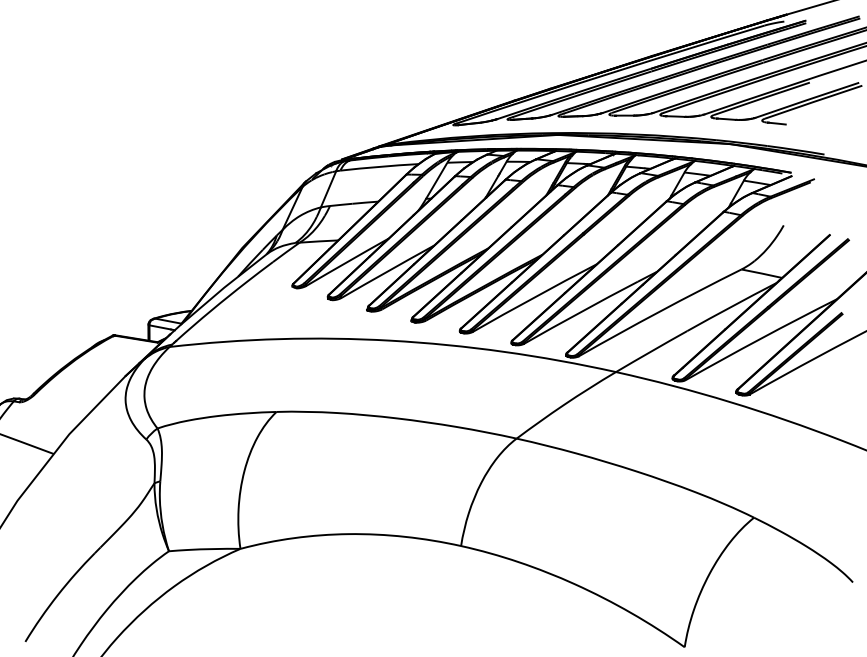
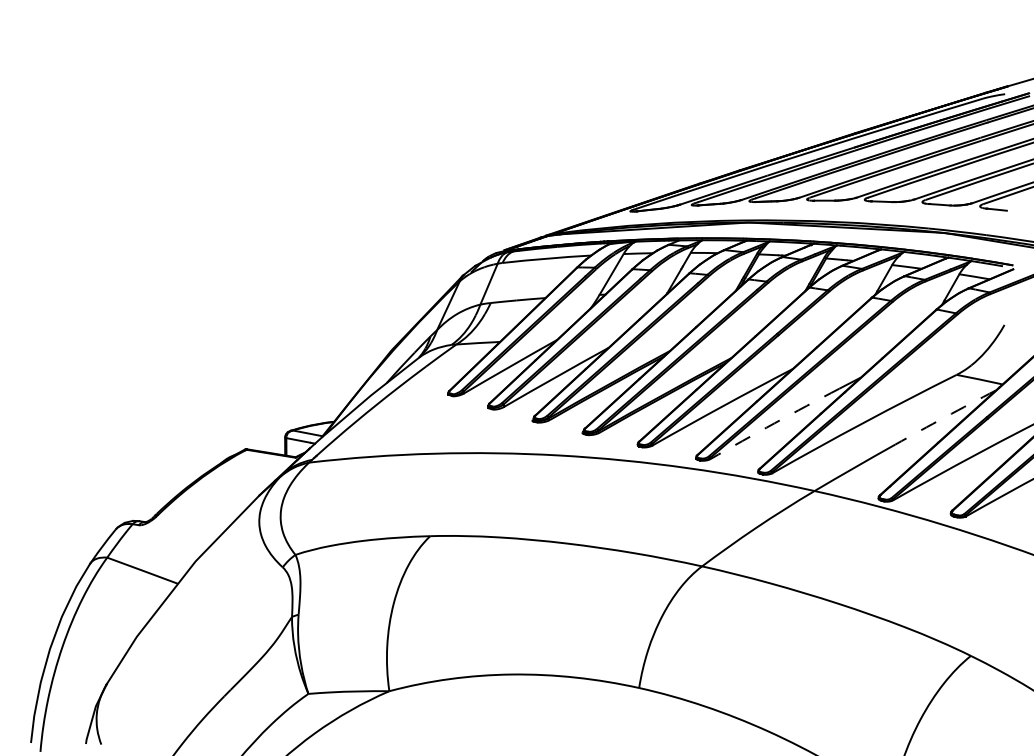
arc: (731, 307) -> (945, 417), solid -> dashed
arc: (580, 312) -> (774, 423), solid -> dashed

